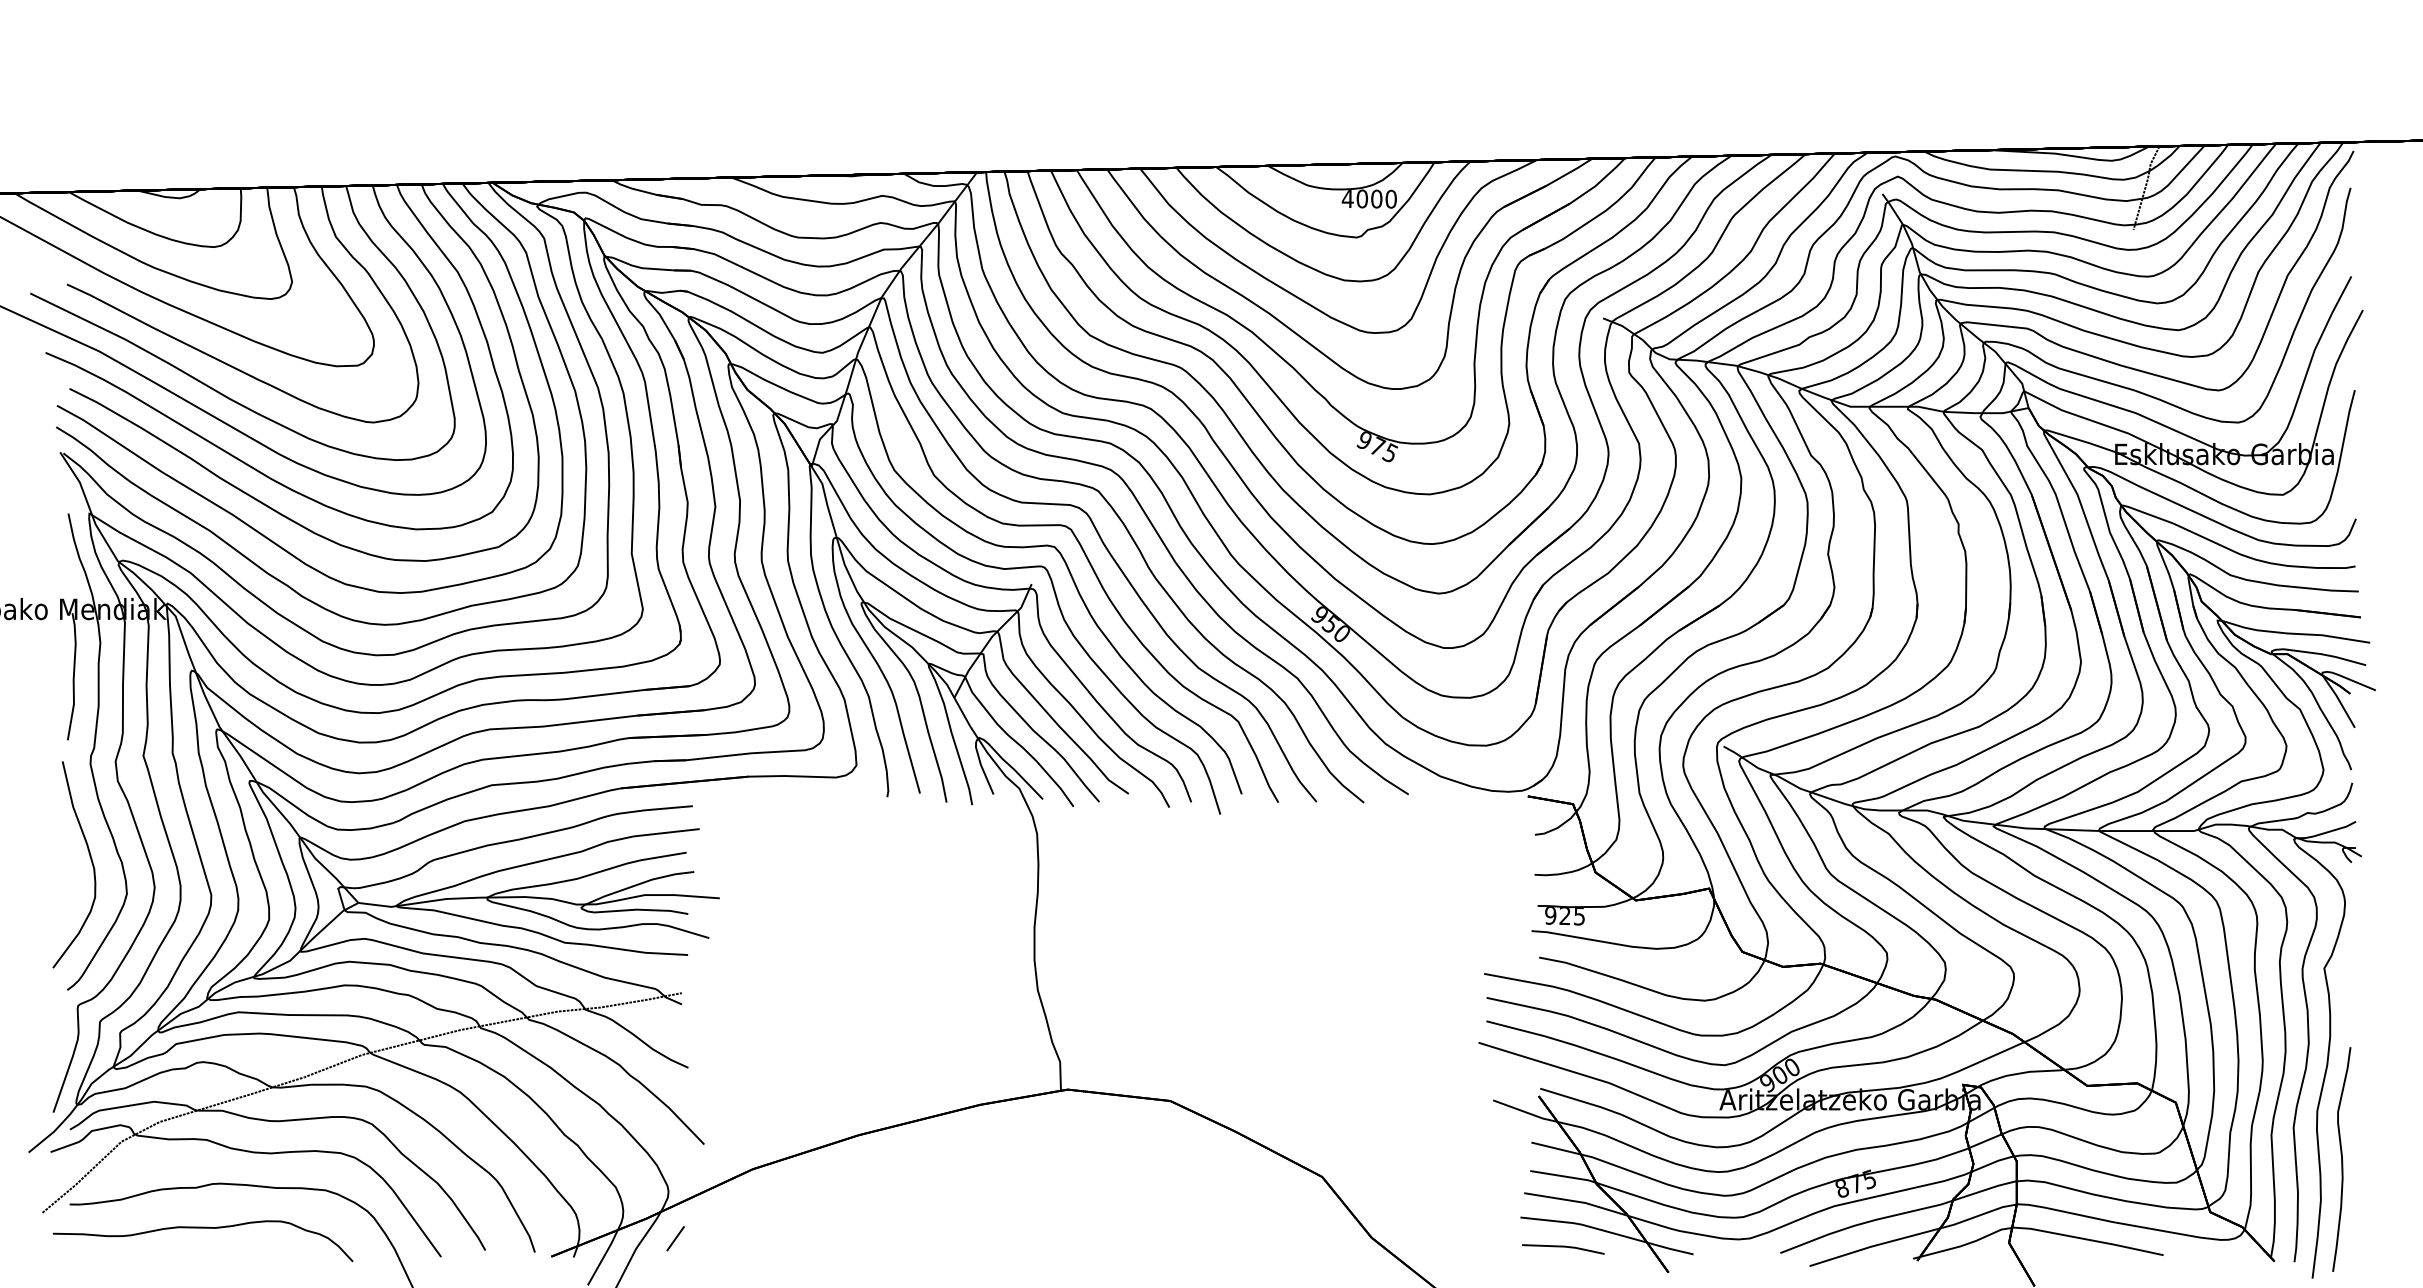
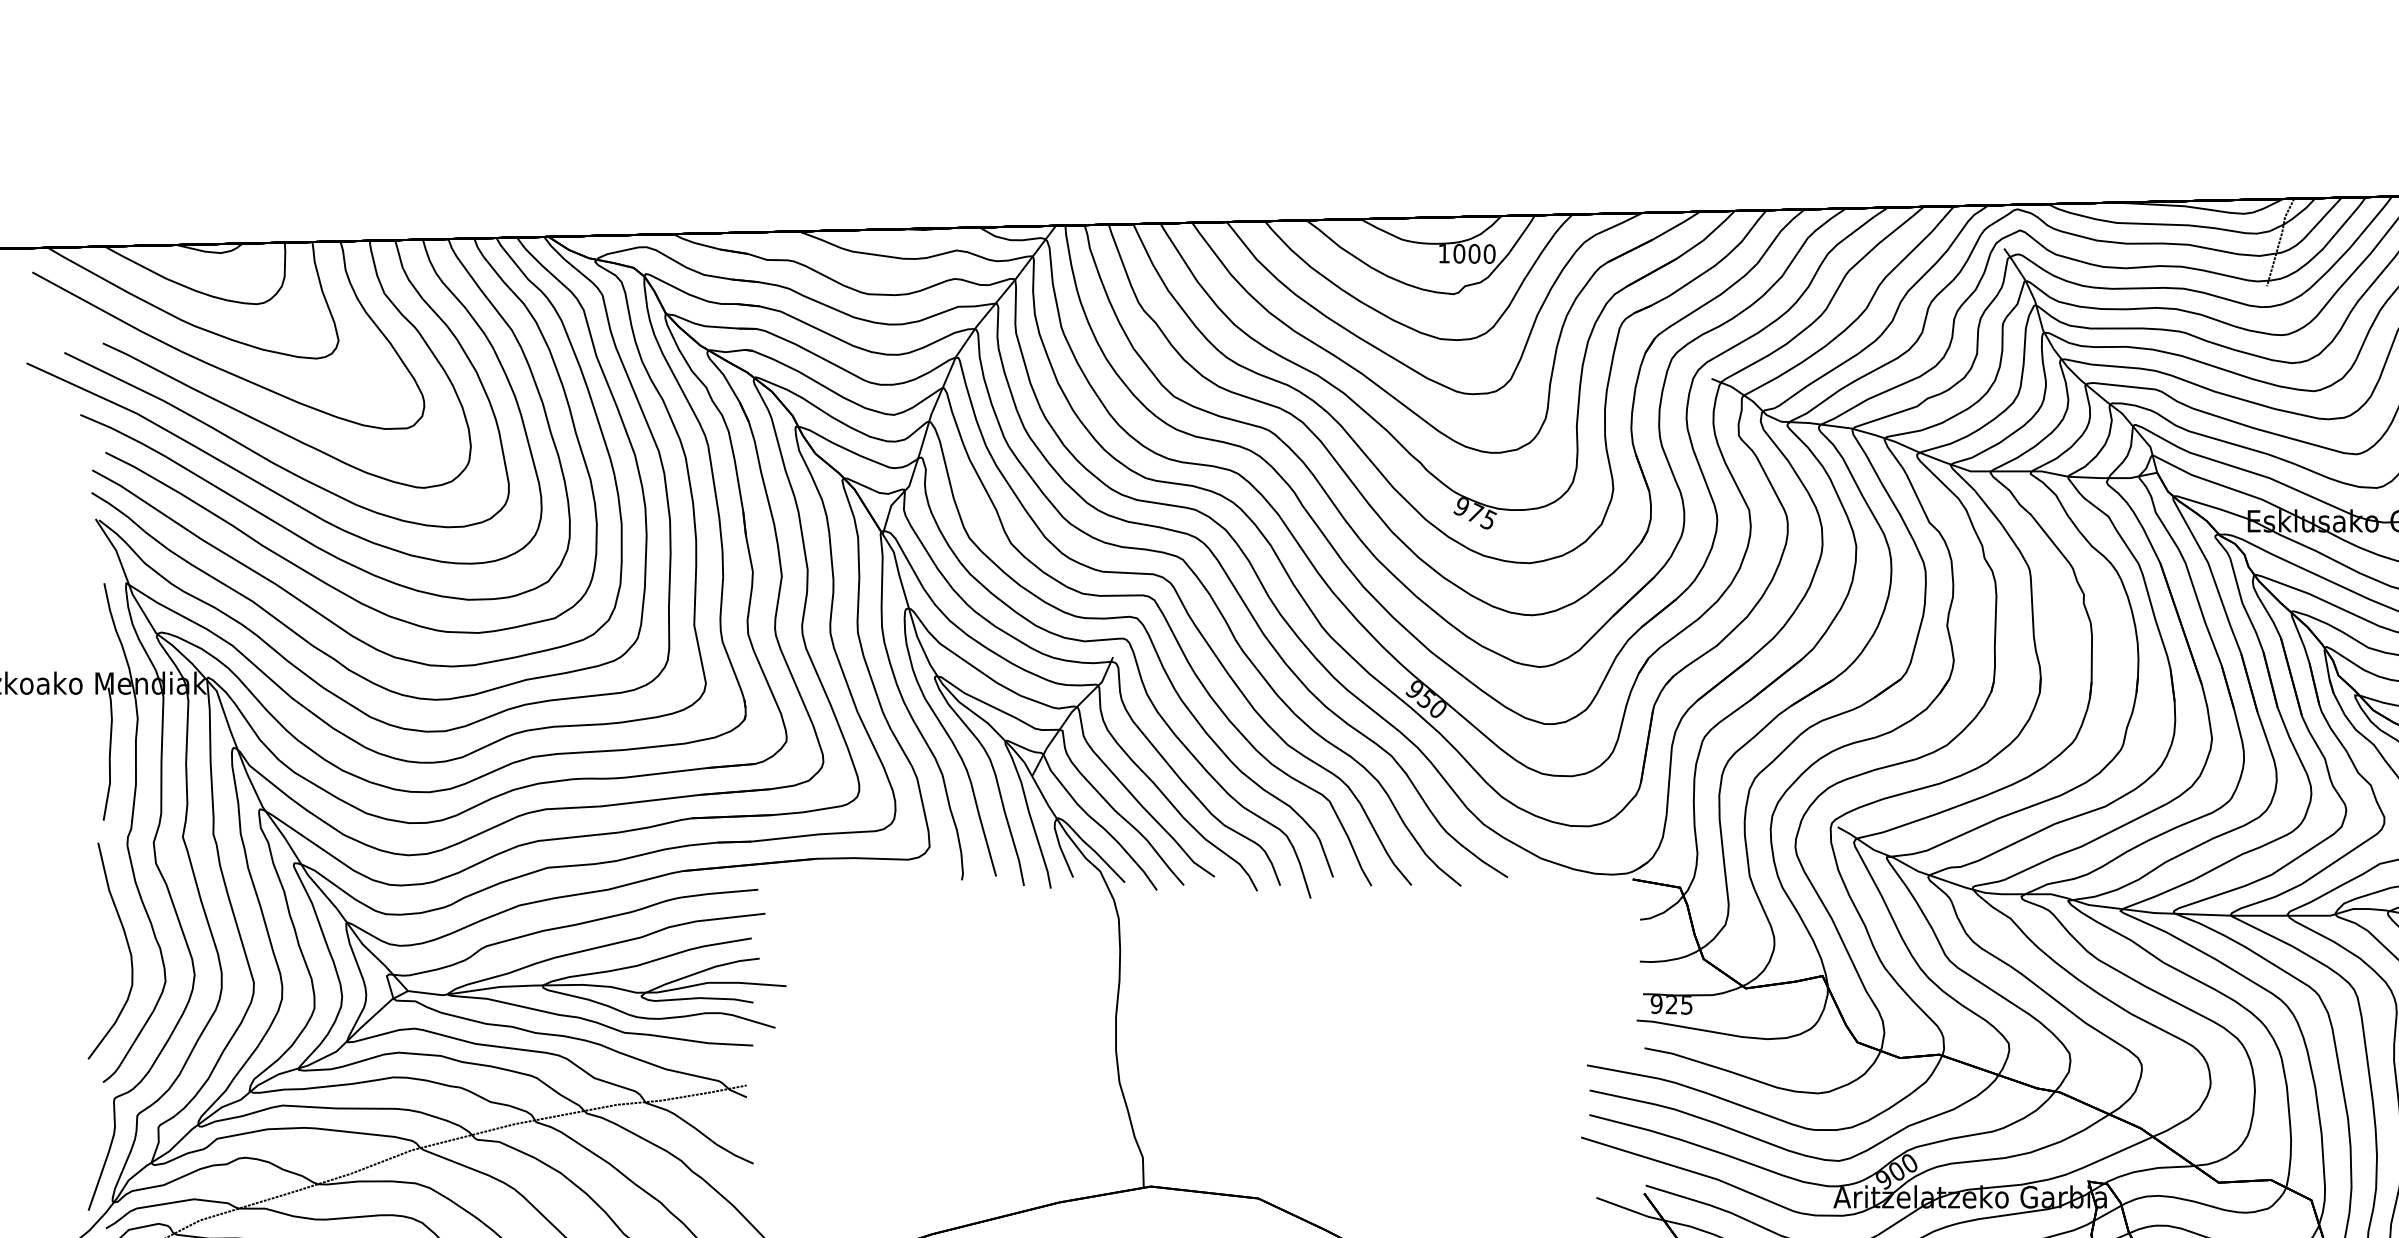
text: (1347, 198) -> (1443, 253), 4000 -> 1000

